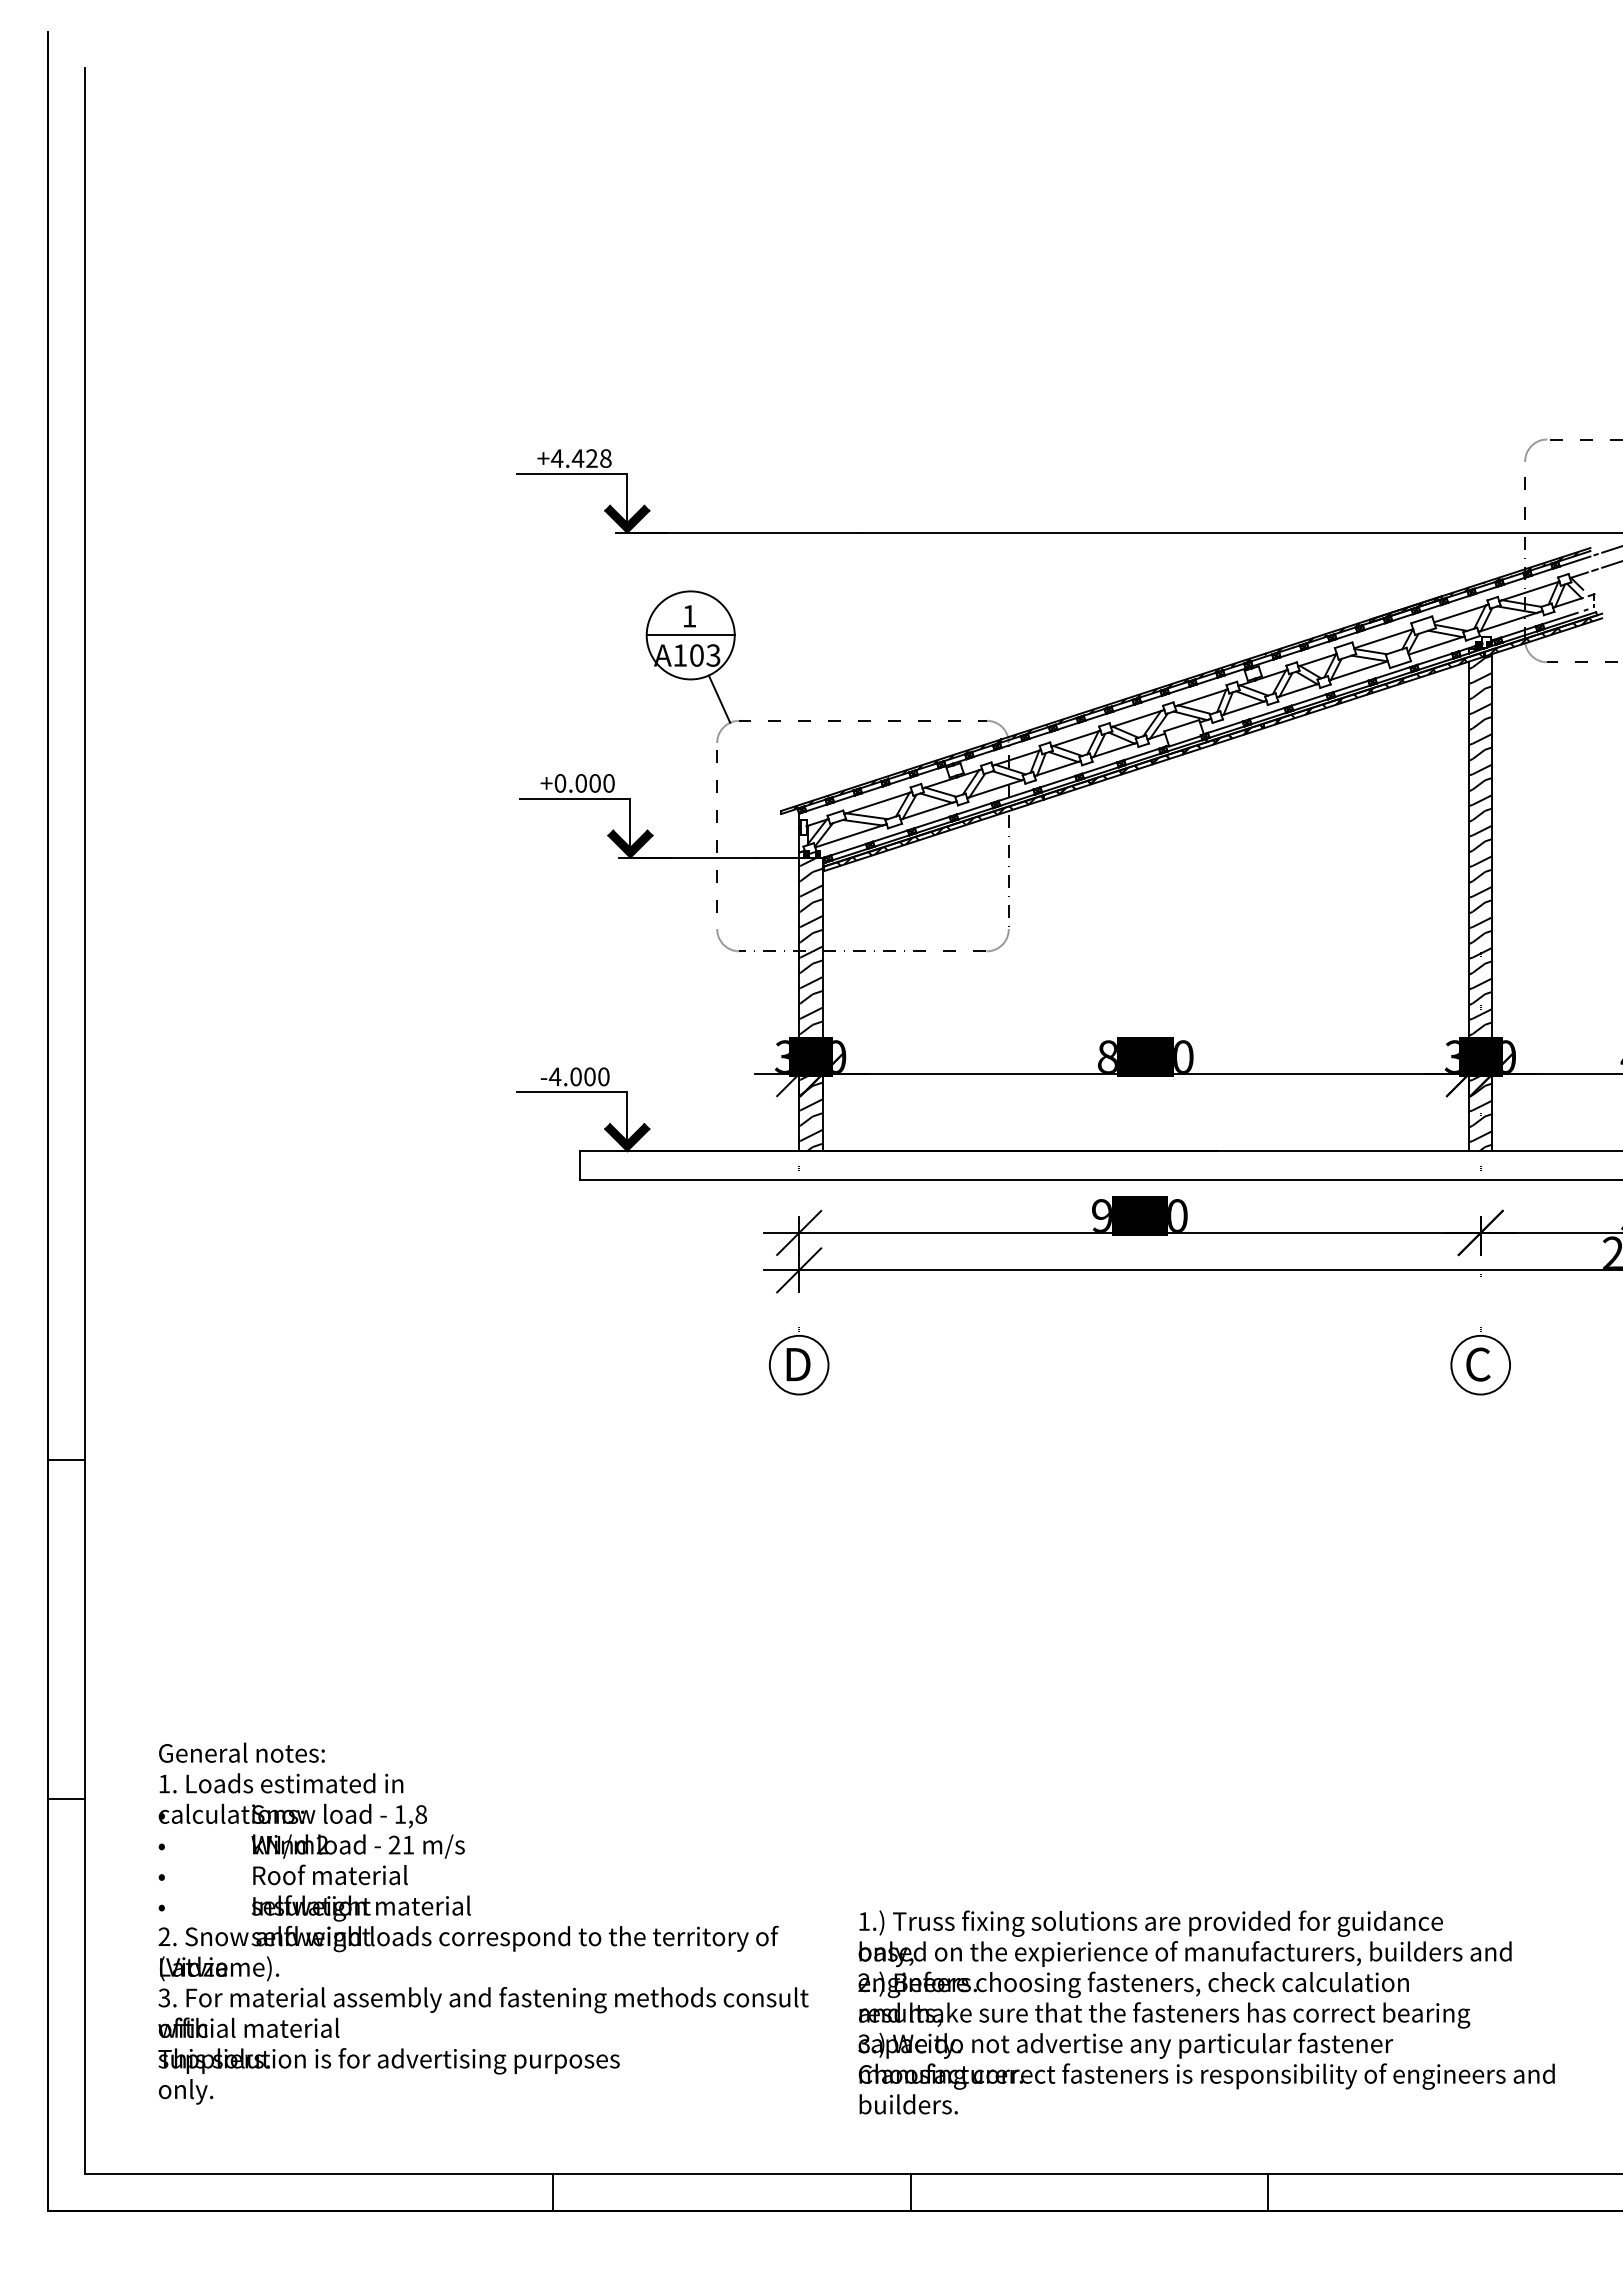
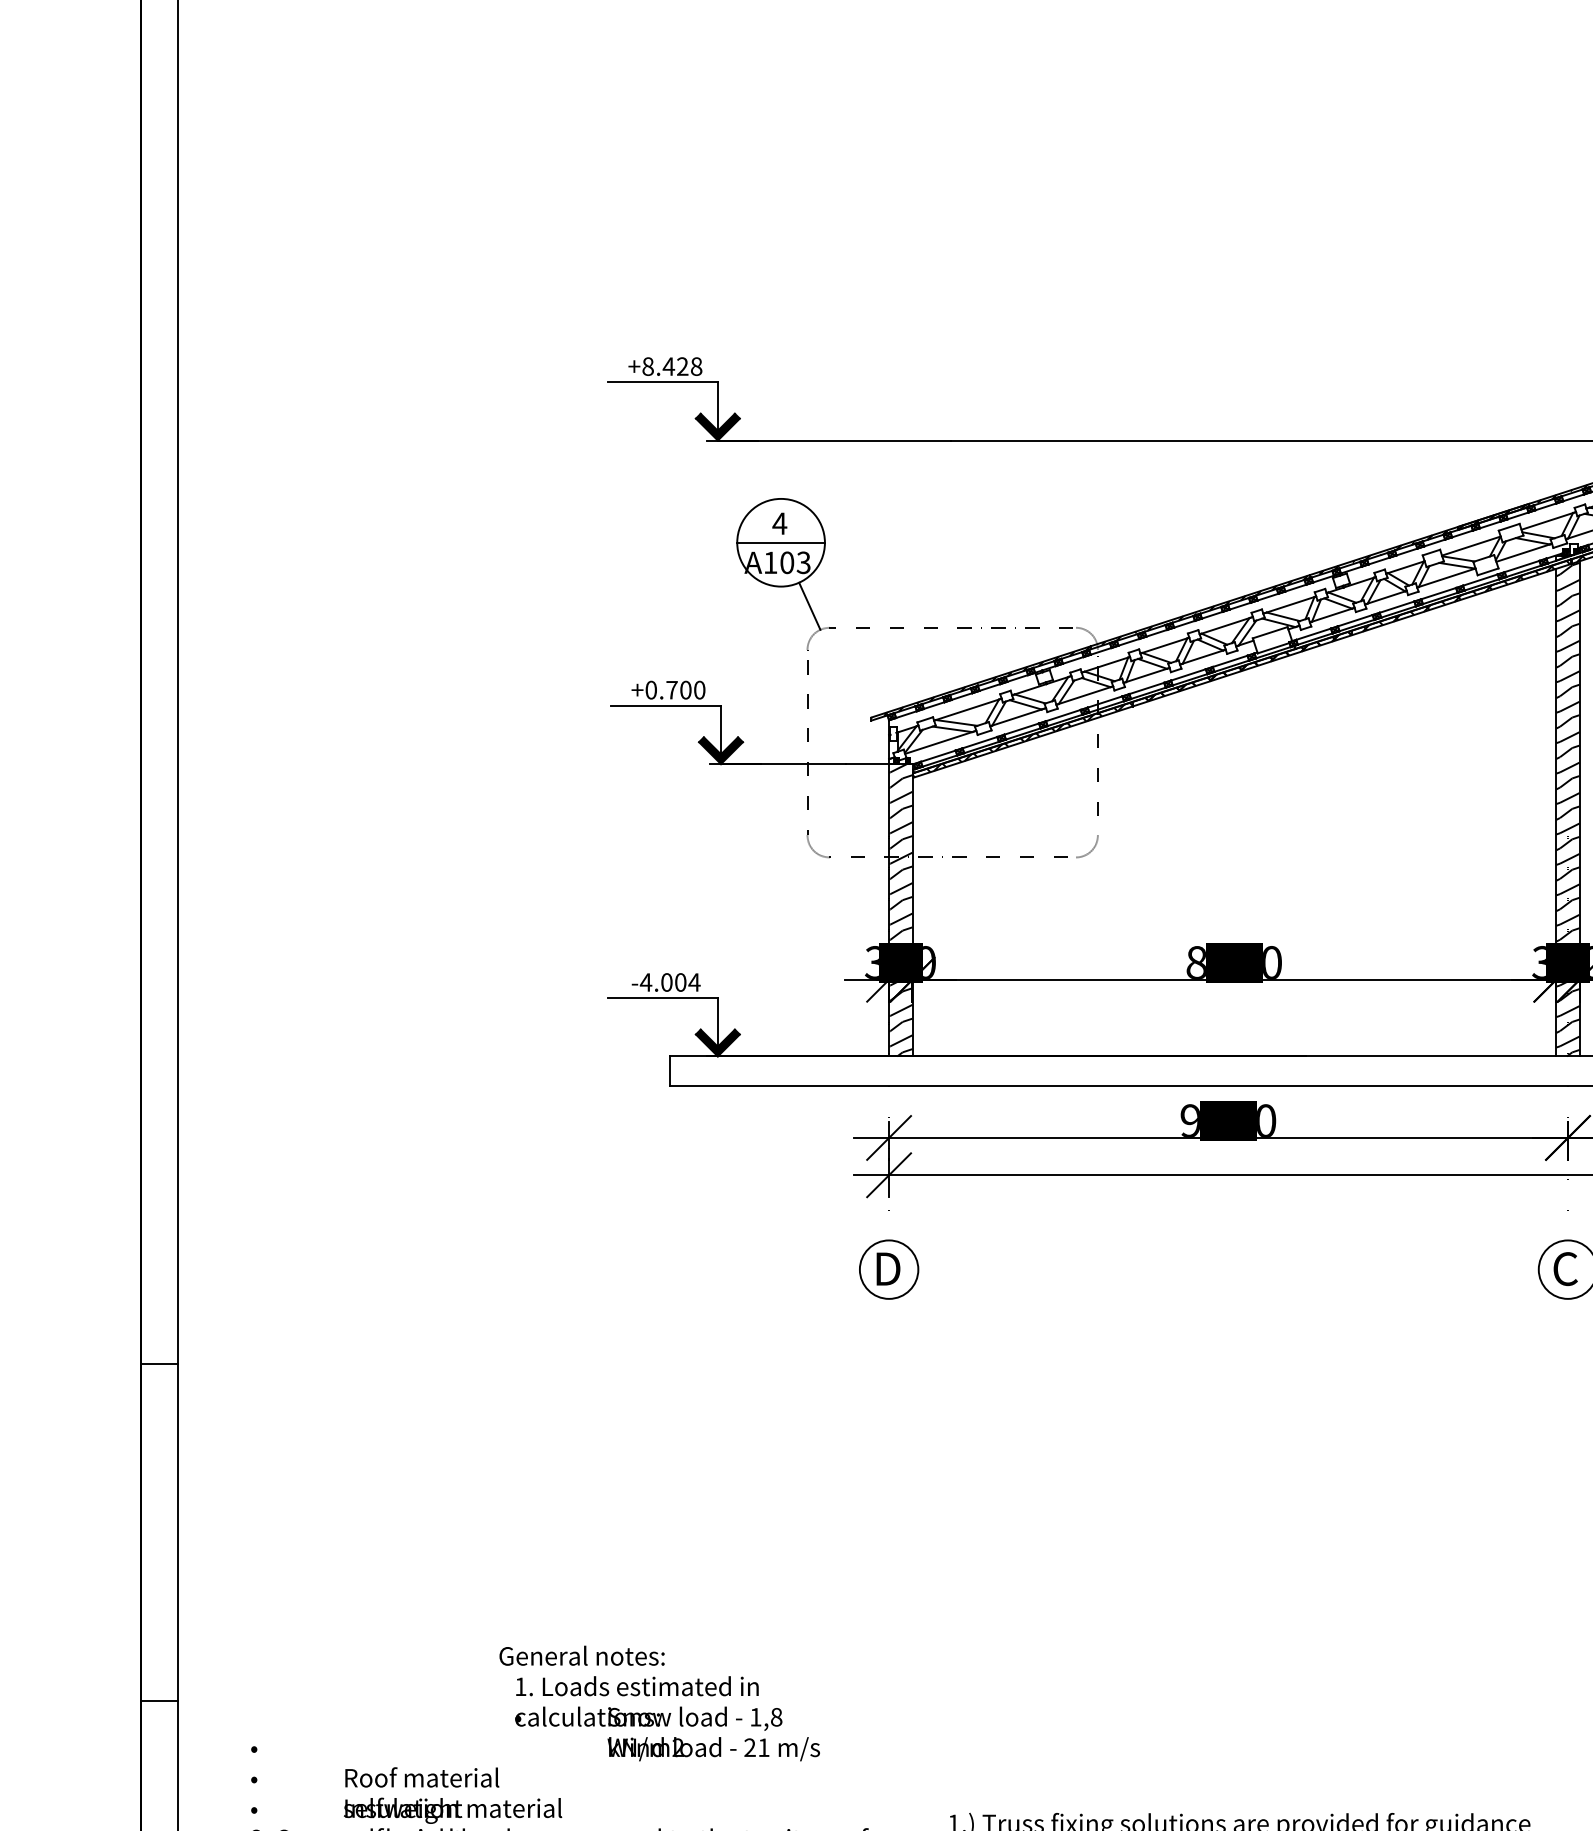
text: (557, 458) -> (648, 366), +4.428 -> +8.428
text: (688, 616) -> (778, 523), 1 -> 4
text: (580, 783) -> (671, 690), +0.000 -> +0.700
text: (603, 1076) -> (694, 982), -4.000 -> -4.004
text: (241, 1752) -> (581, 1655), moved
text: (311, 1815) -> (667, 1718), moved

